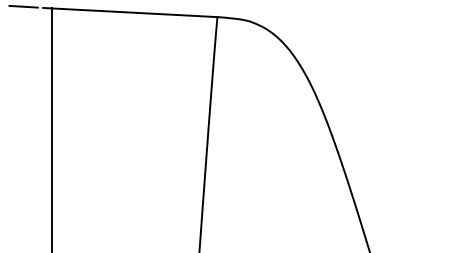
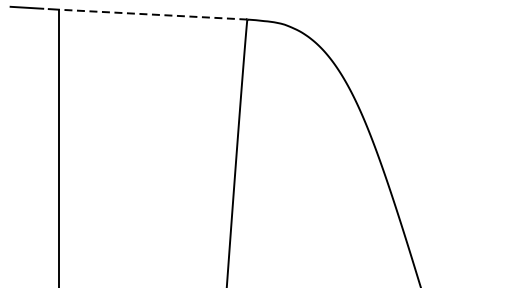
line: (134, 12) -> (152, 14), solid -> dashed

